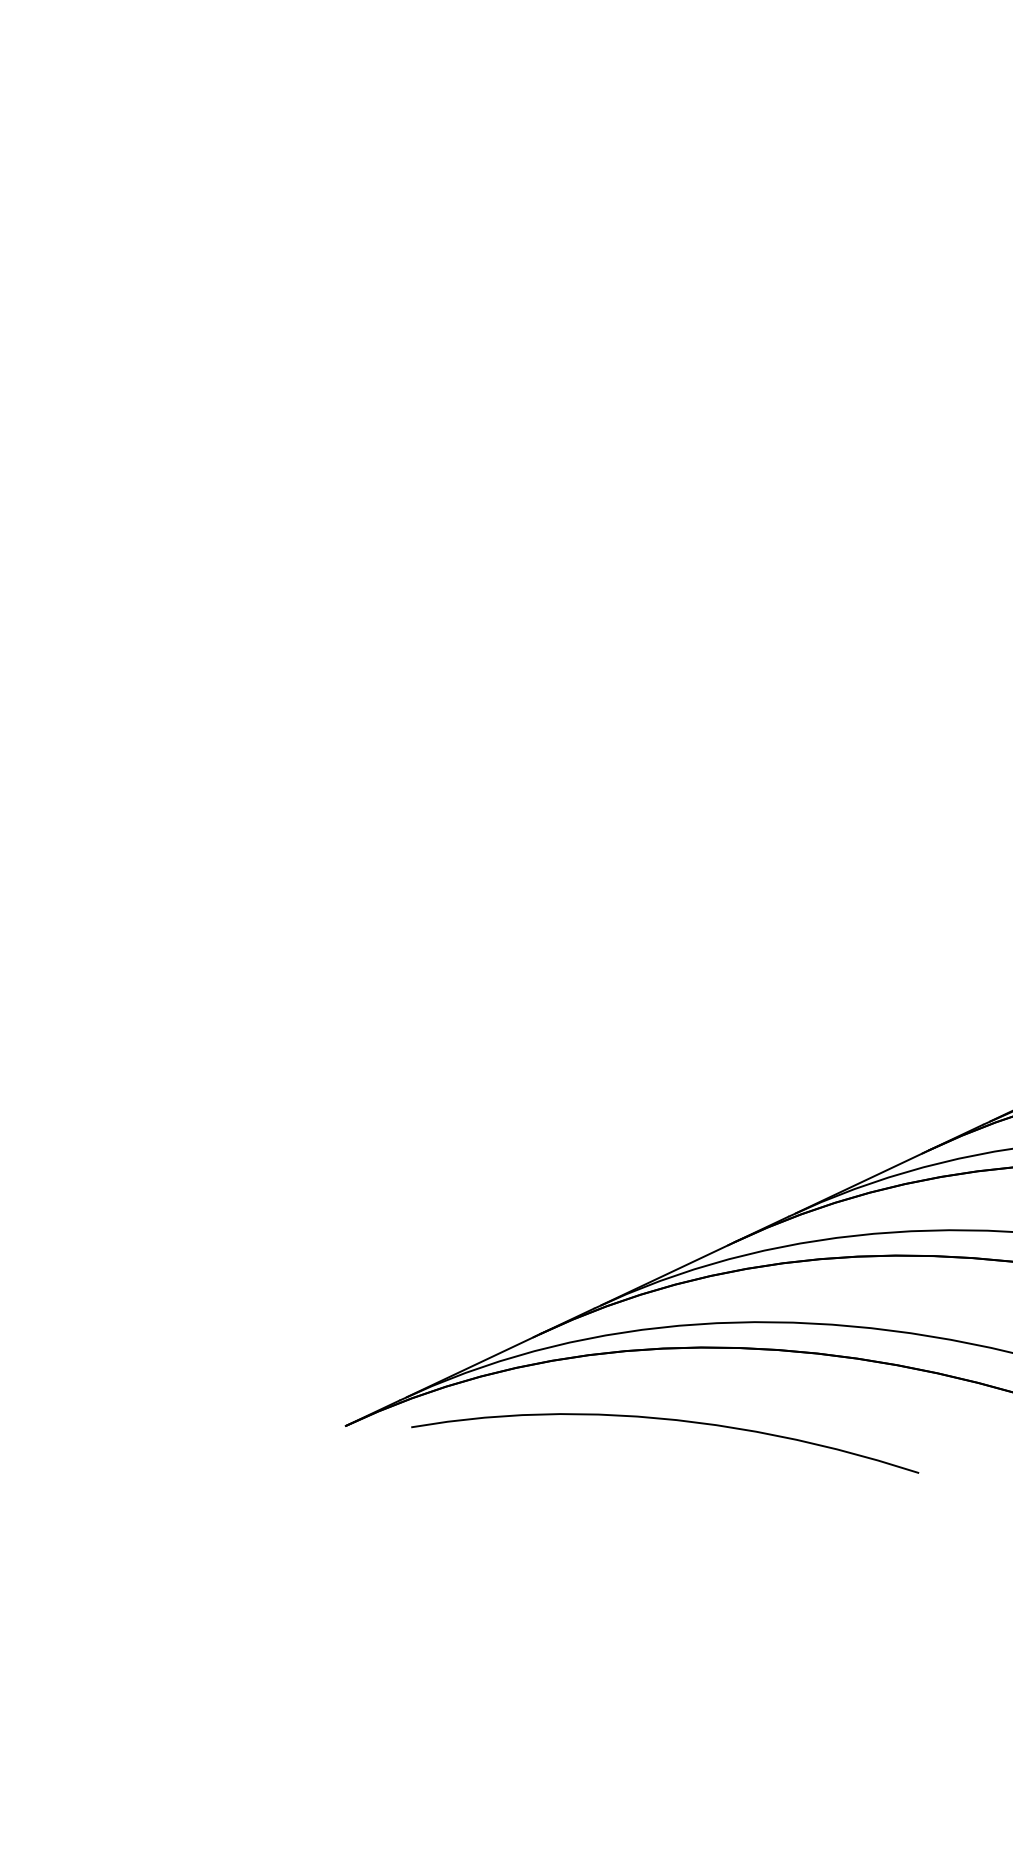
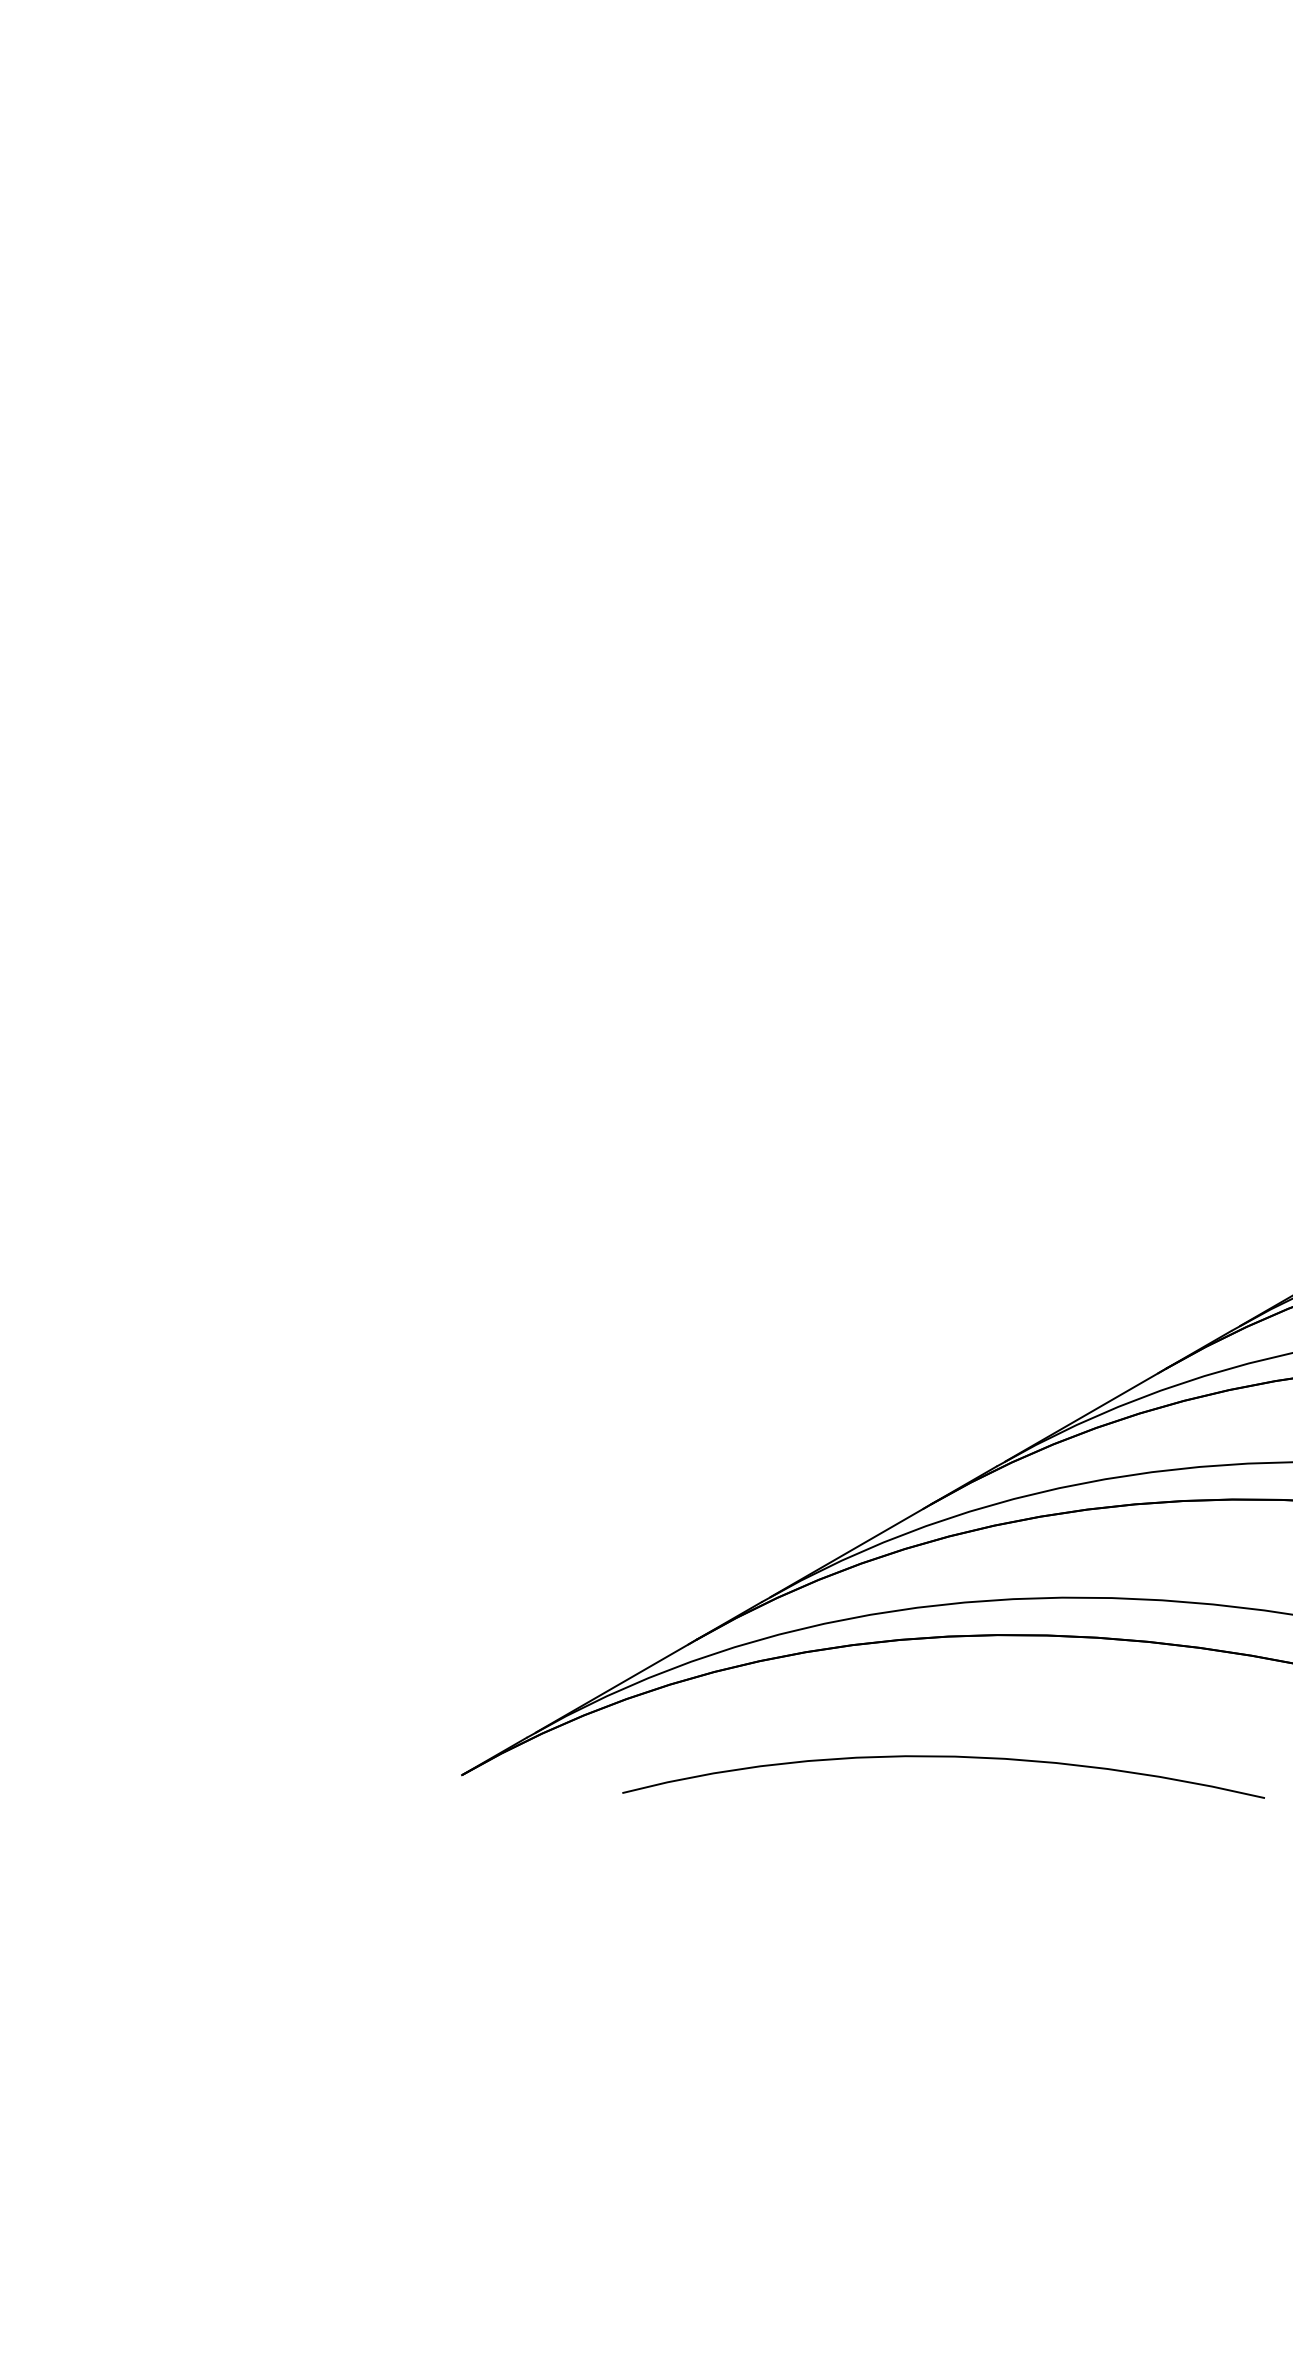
curve: (667, 1420) -> (943, 1757), moved

